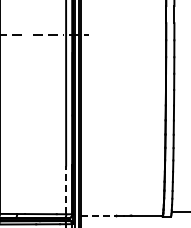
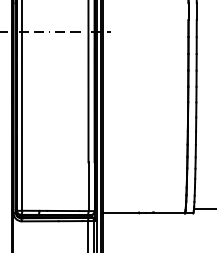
line: (66, 189) -> (88, 186), dashed -> solid
line: (98, 215) -> (120, 212), dashed -> solid

